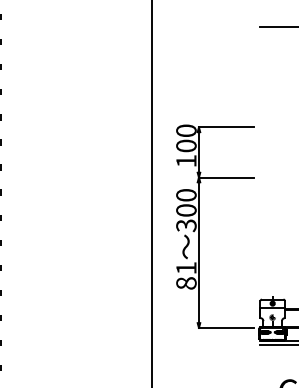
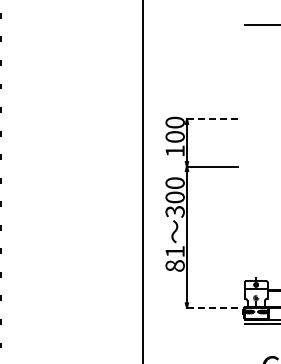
line: (226, 127) -> (212, 119), solid -> dashed
line: (226, 327) -> (212, 307), solid -> dashed

